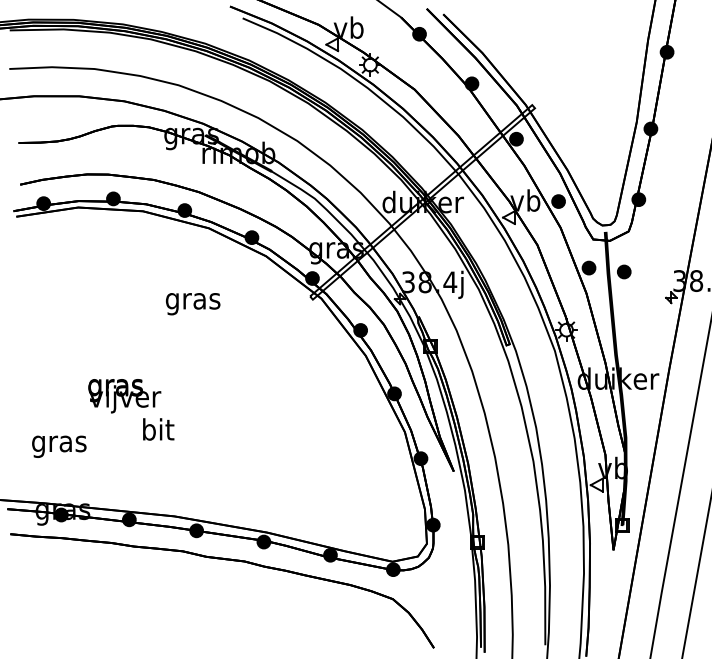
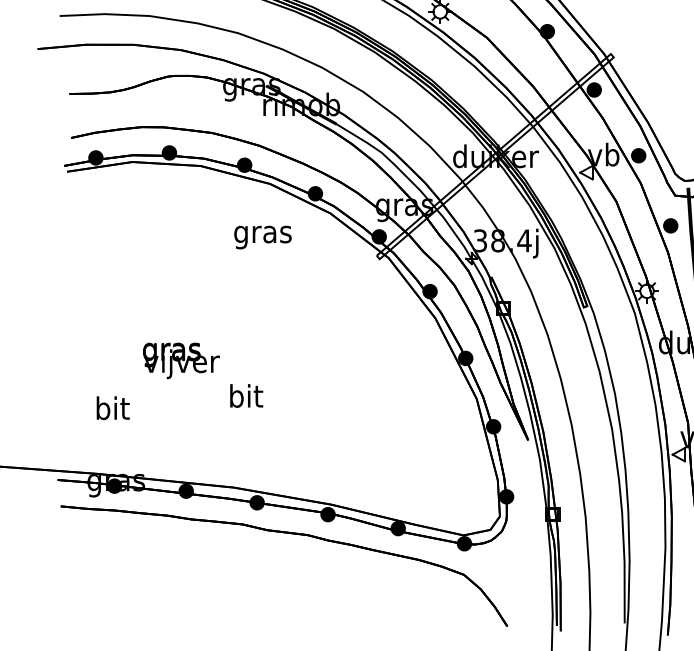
text: (193, 304) -> (263, 237), moved
text: (158, 429) -> (246, 396), moved
text: (59, 443) -> (112, 410), gras -> bit

